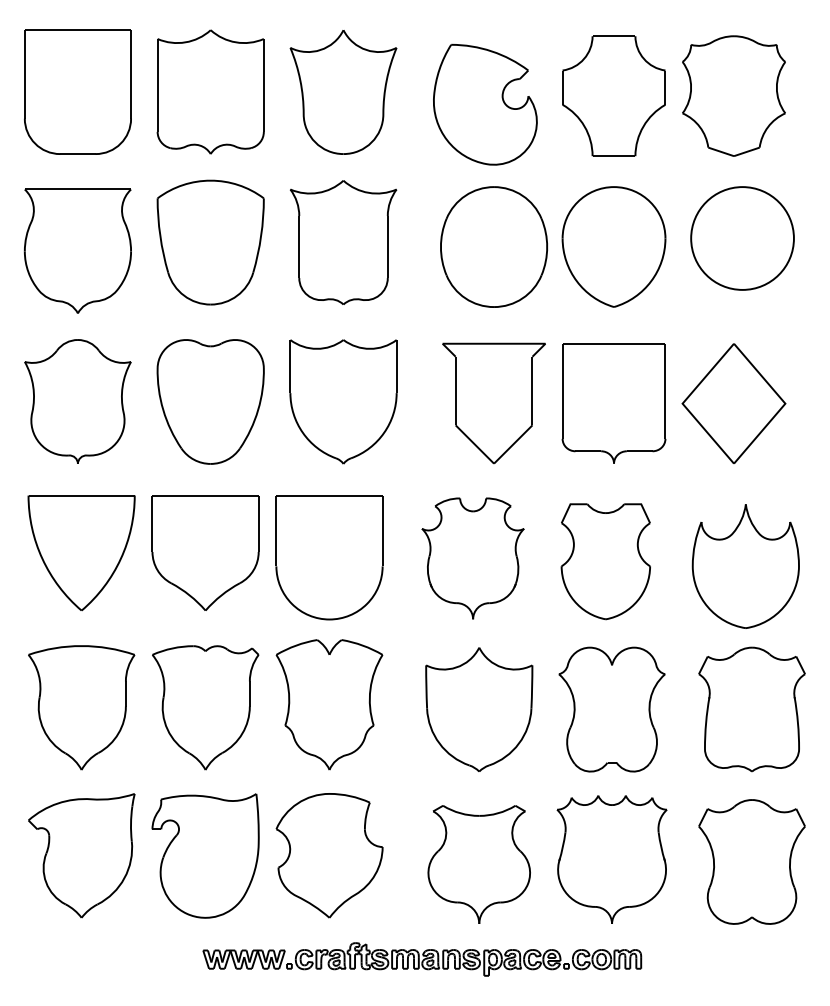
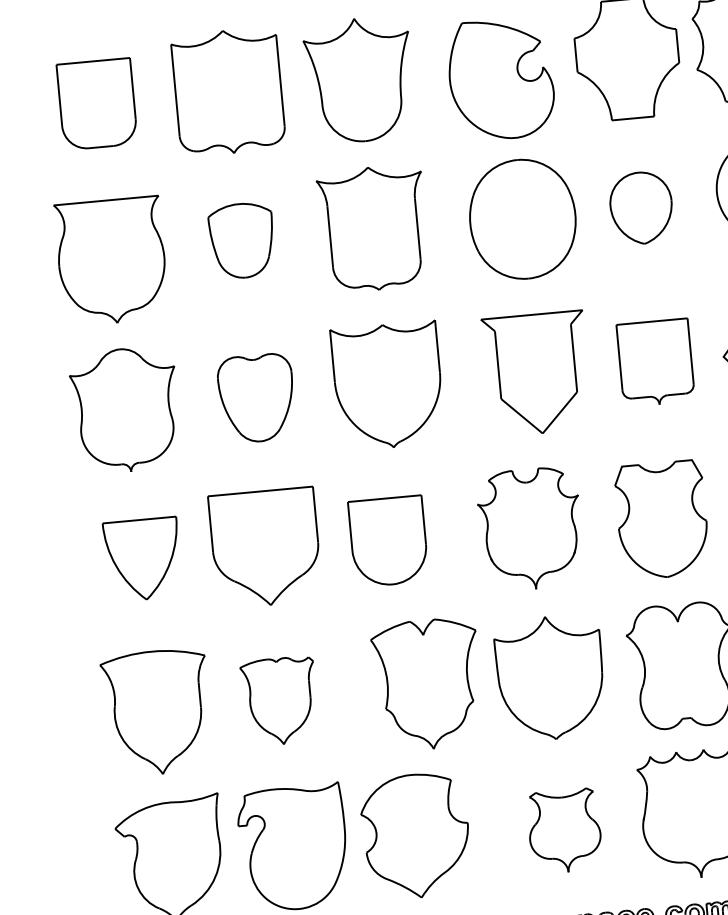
part: (77, 91) -> (96, 103), size x0.7
part: (210, 242) -> (242, 240), size x0.6
part: (613, 246) -> (640, 207), size x0.6
part: (210, 401) -> (256, 398), size x0.7
part: (613, 403) -> (655, 363), size x0.7
part: (81, 553) -> (143, 560), size x0.7
part: (329, 557) -> (388, 541), size x0.7
part: (329, 704) -> (427, 684), moved
part: (205, 707) -> (279, 701), size x0.7
part: (478, 864) -> (564, 831), size x0.7

